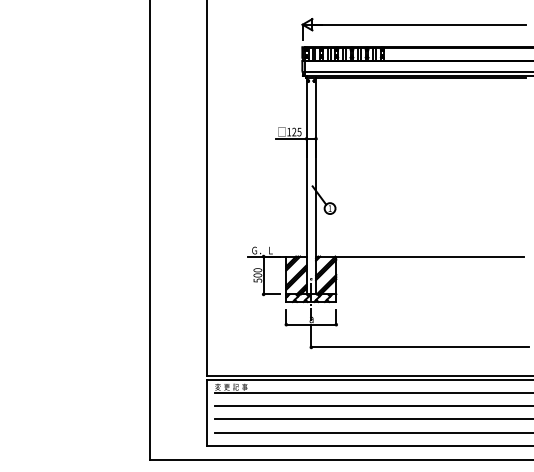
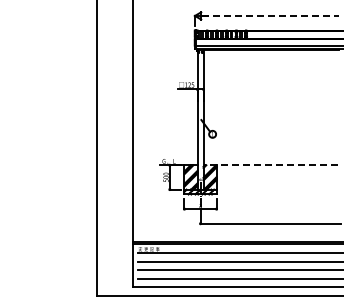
line: (421, 24) -> (271, 15), solid -> dashed
line: (419, 256) -> (270, 165), solid -> dashed

